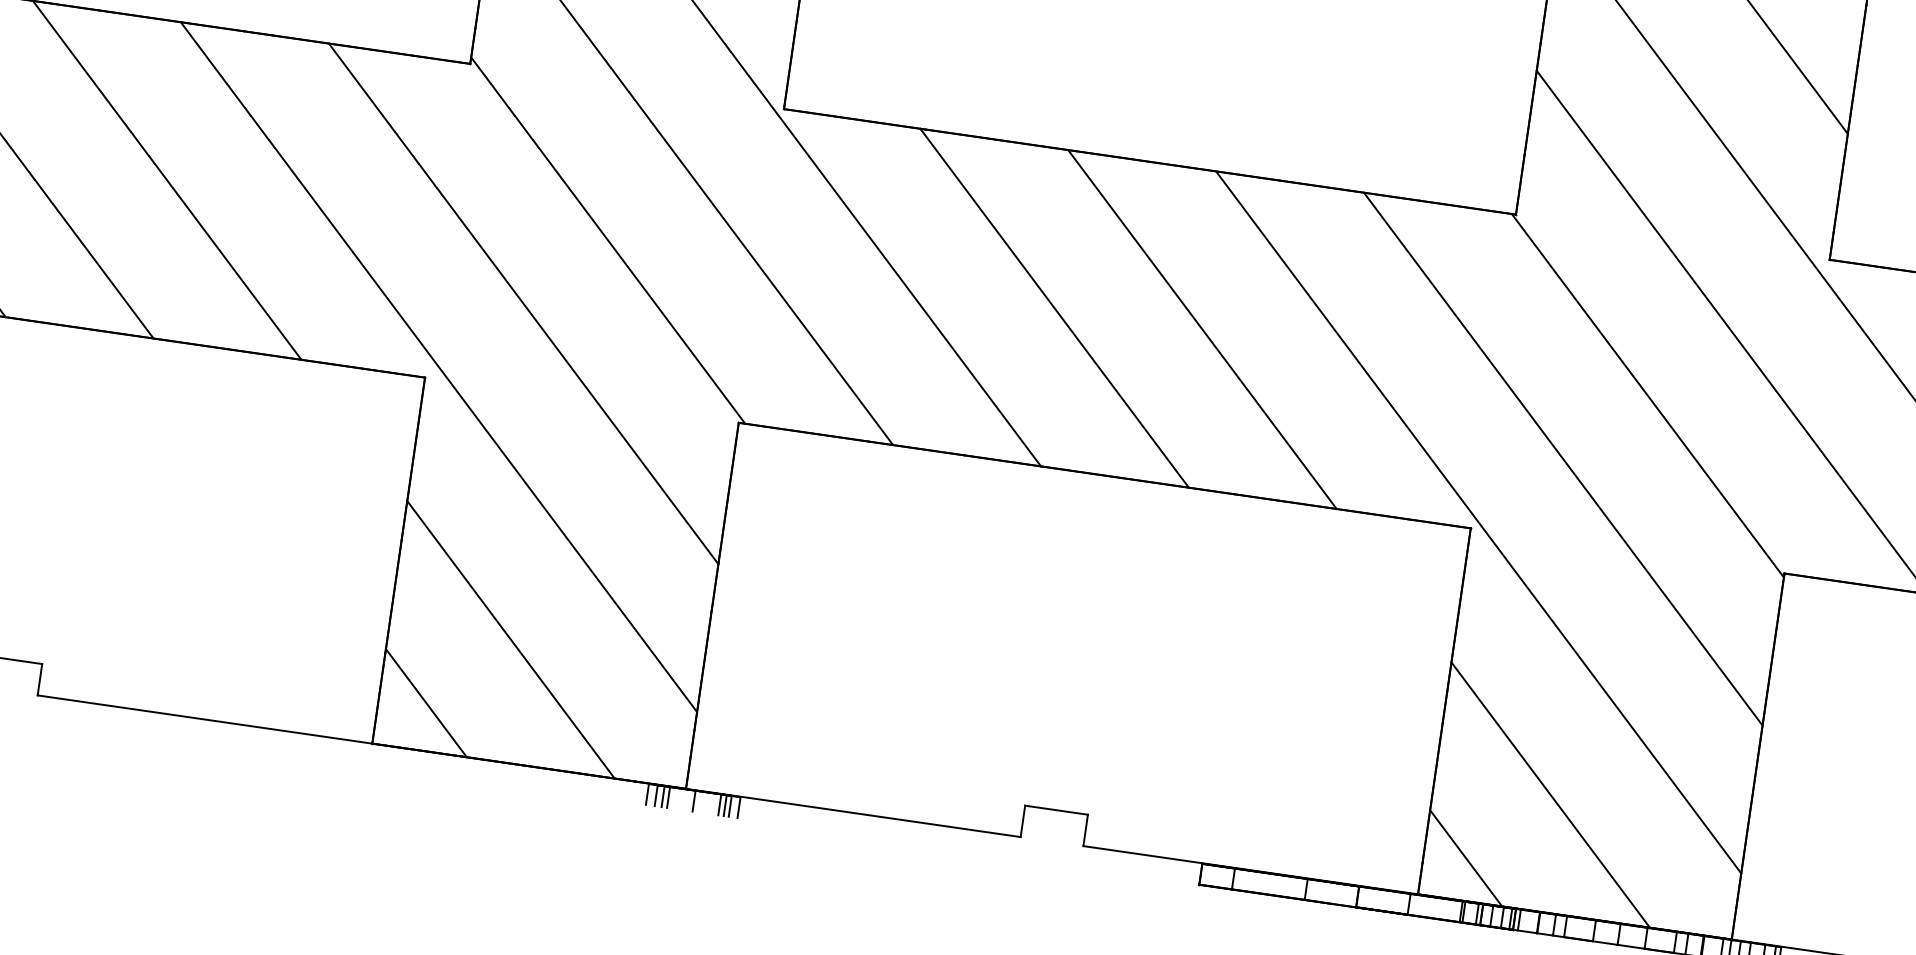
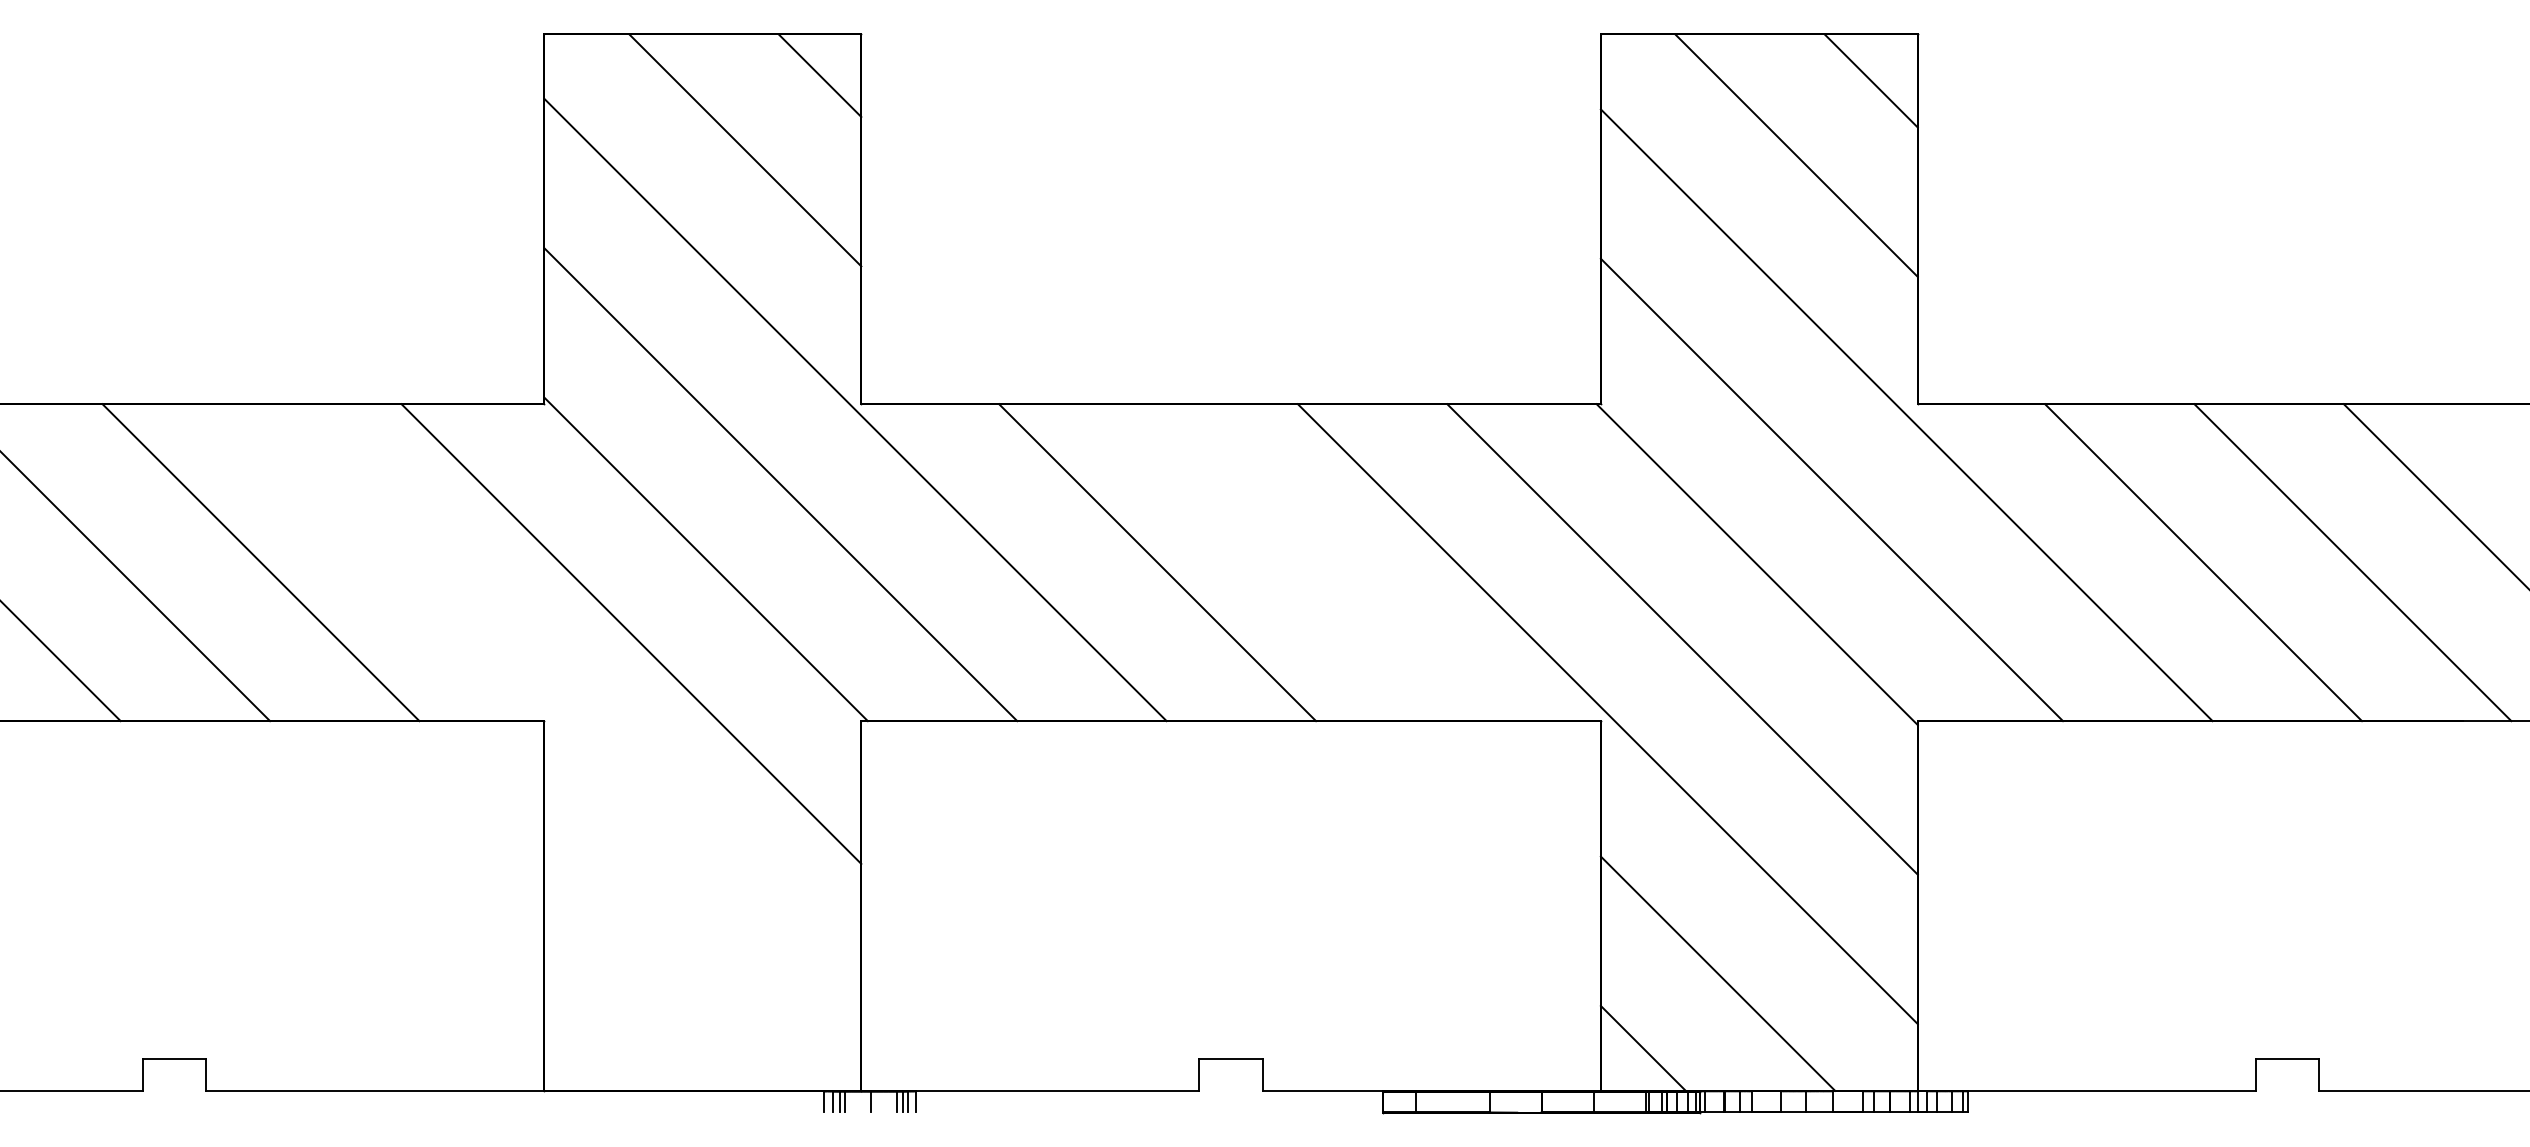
line: (1202, 329) -> (1306, 562), removed
line: (438, 366) -> (556, 708), removed
line: (510, 638) -> (666, 967), removed
line: (425, 702) -> (591, 1042), removed

